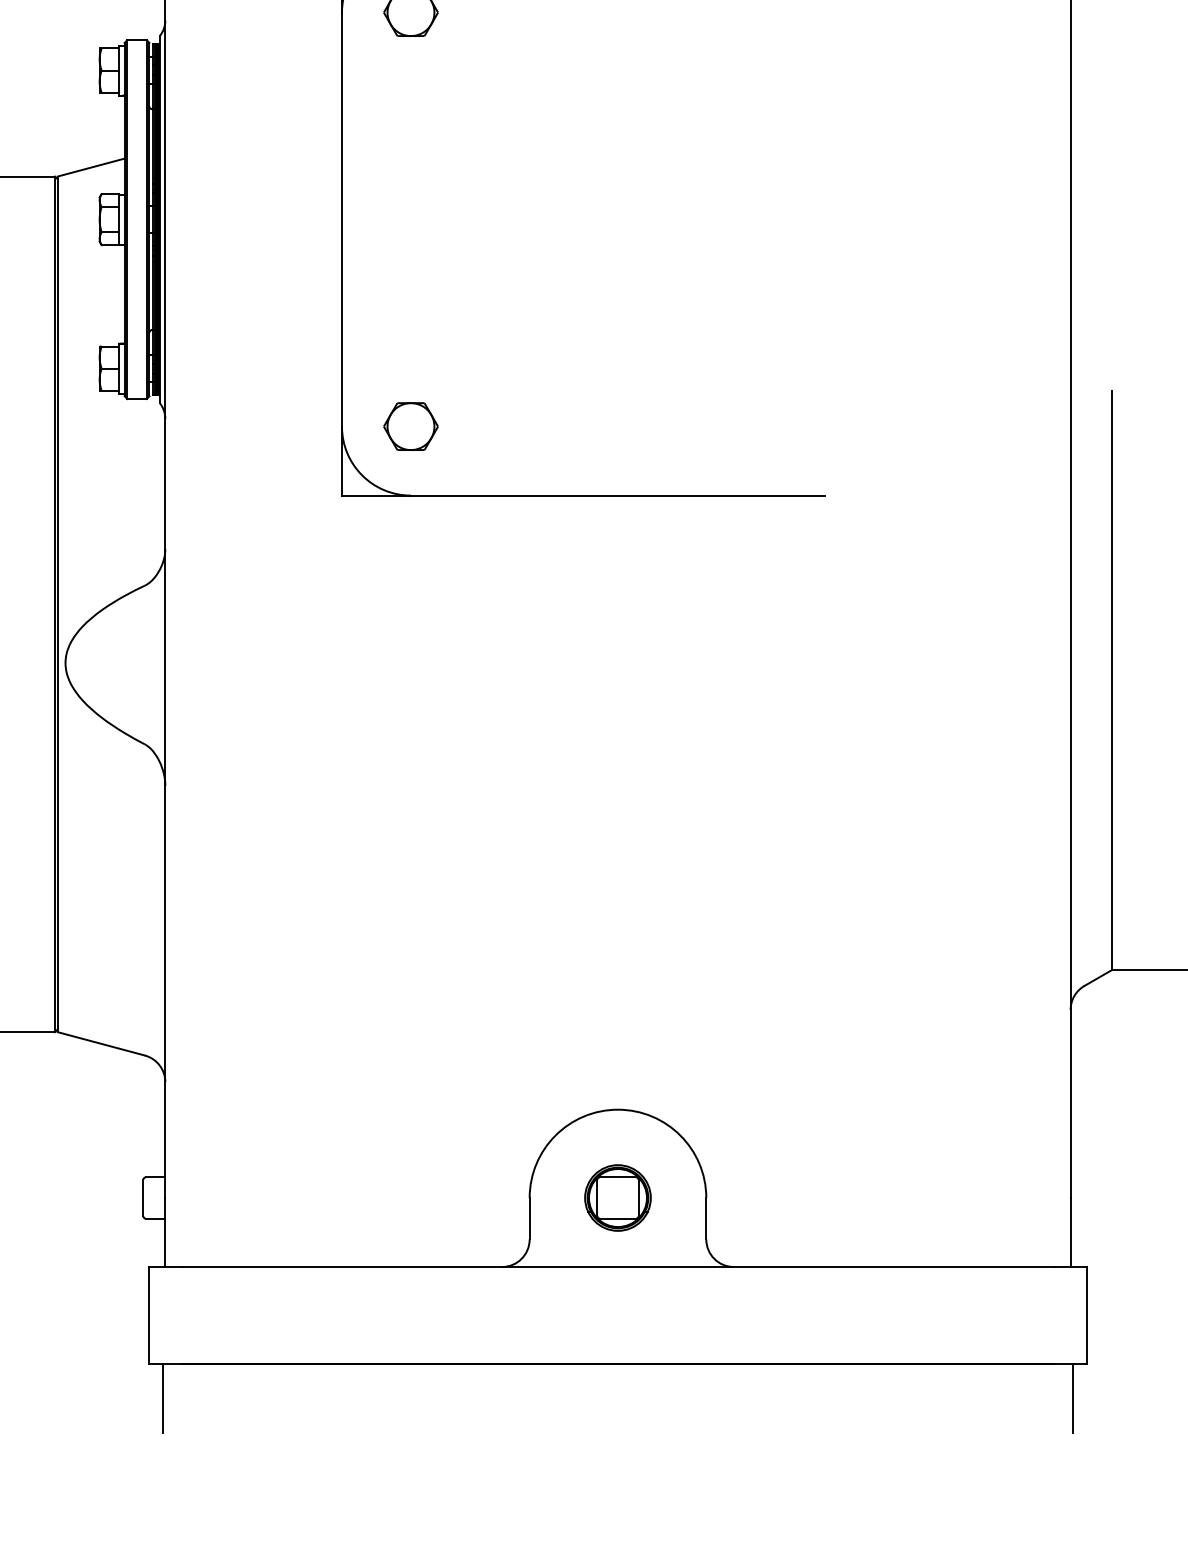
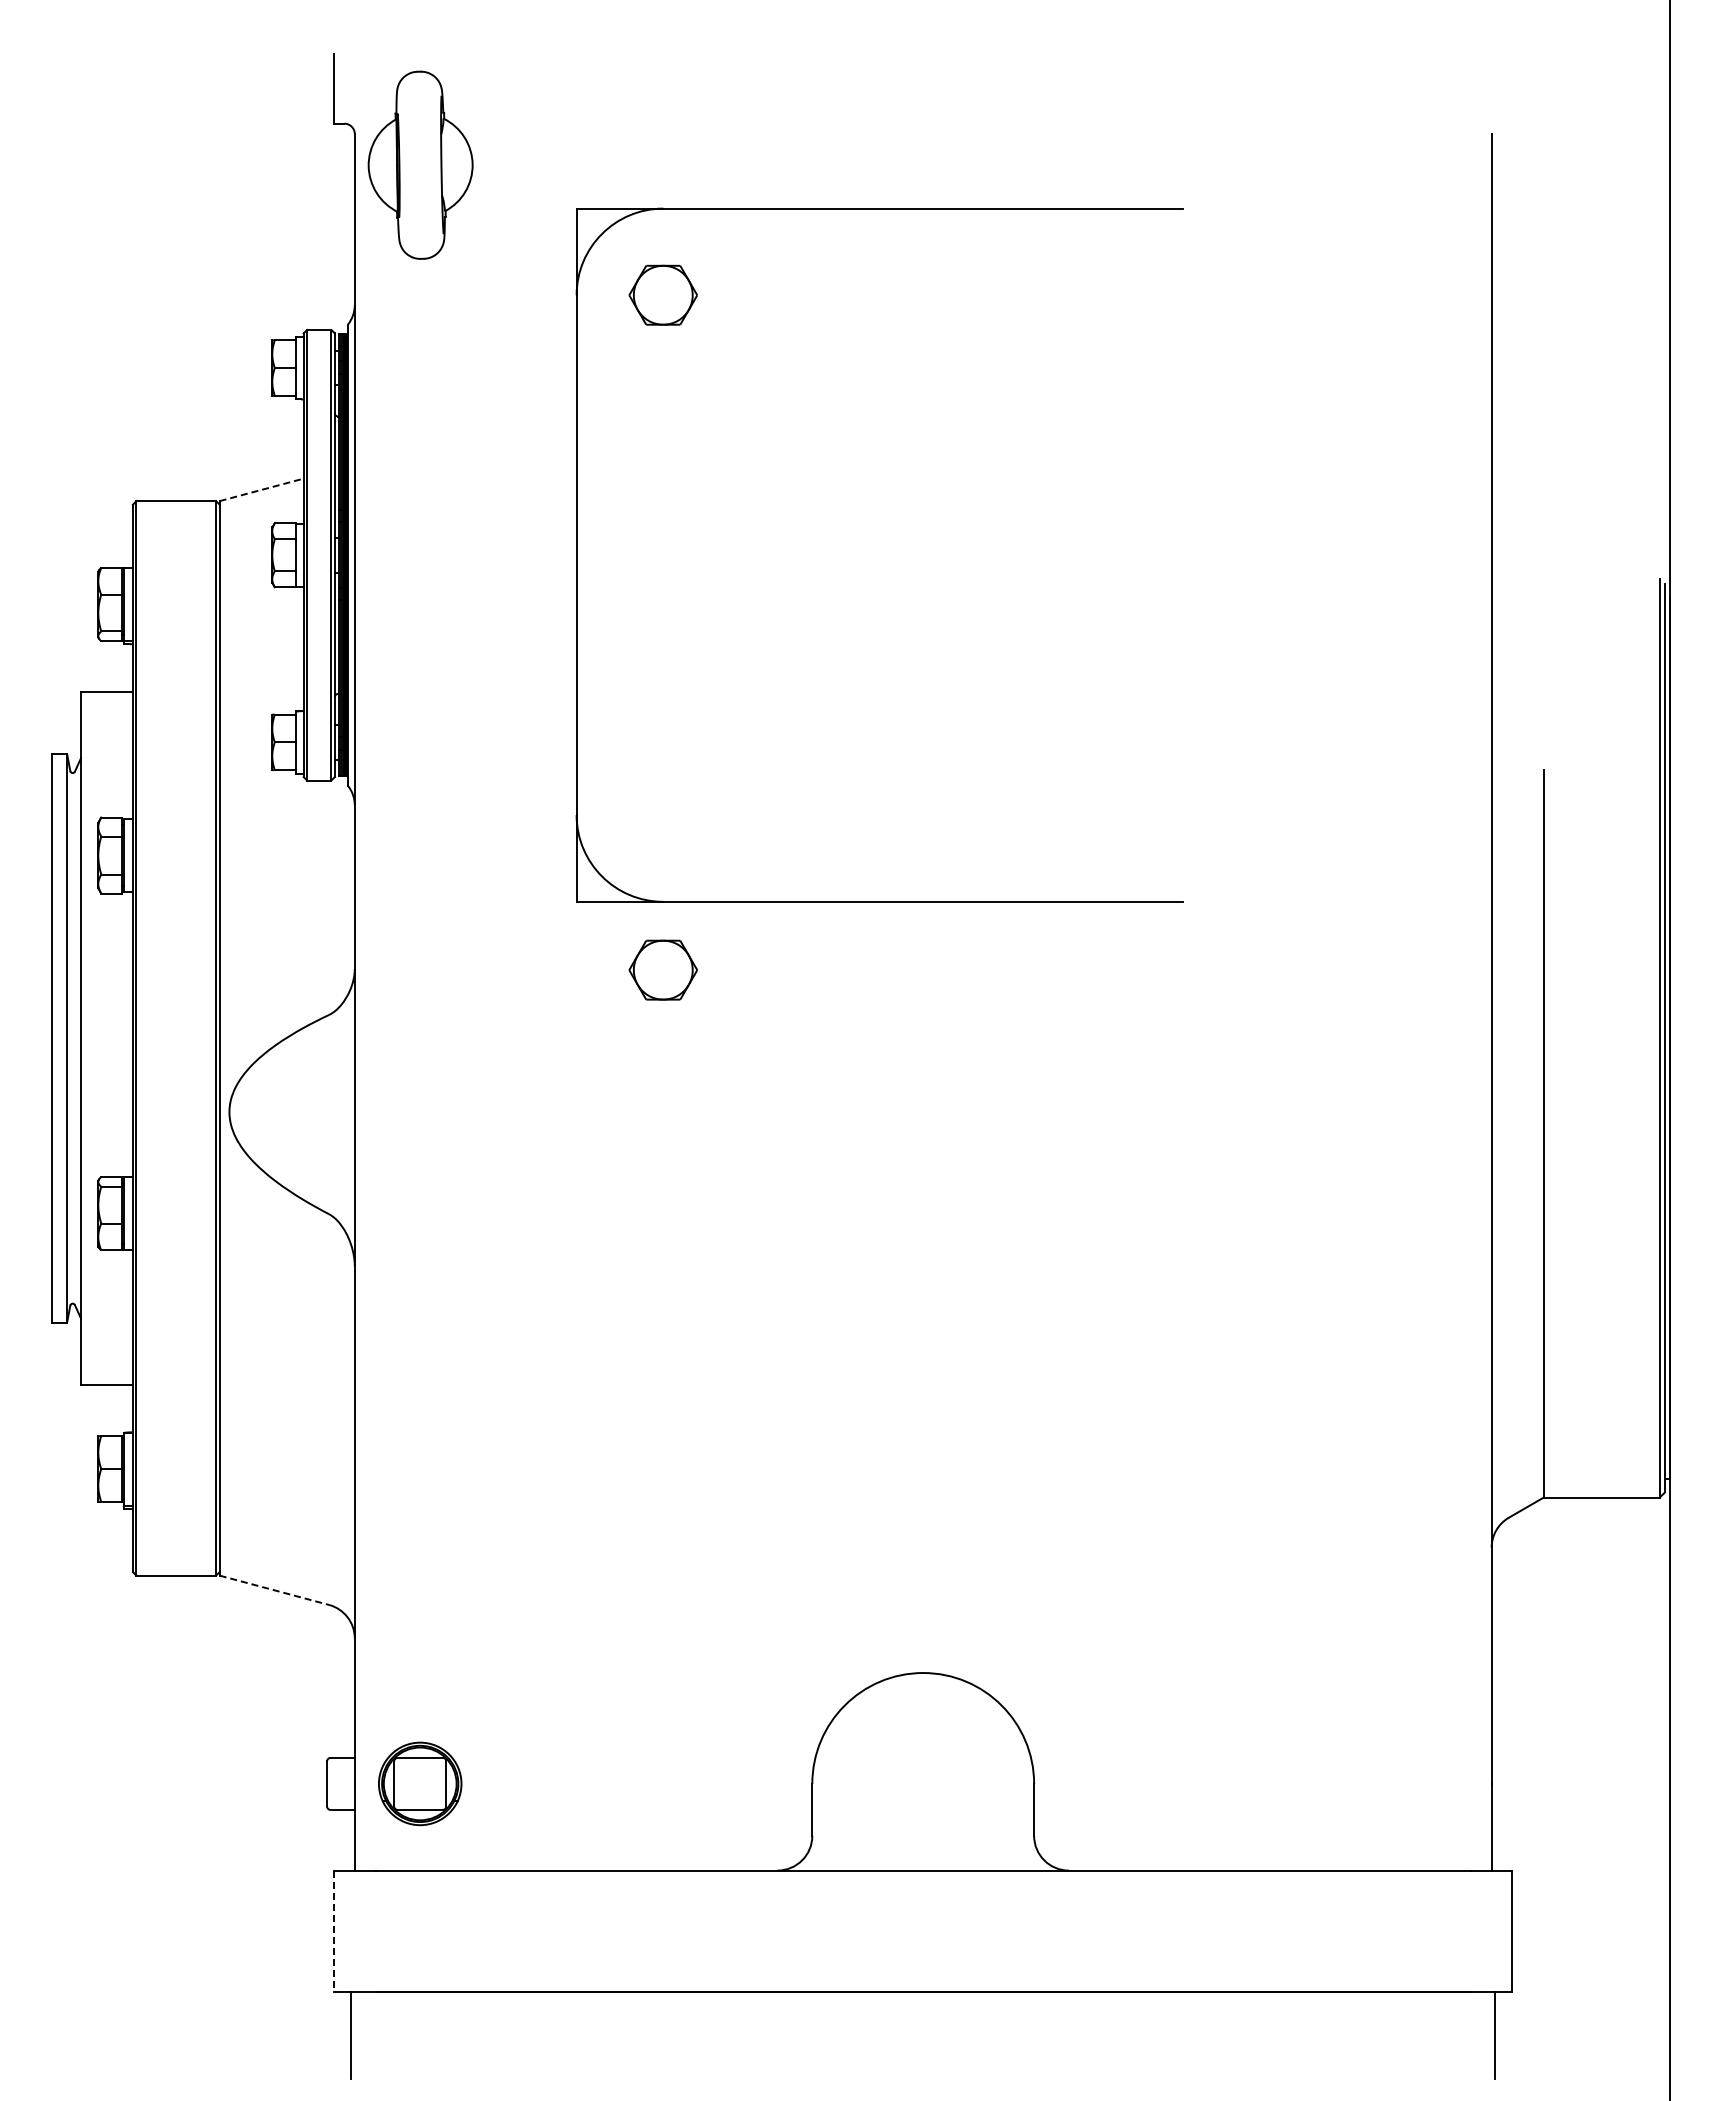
line: (91, 167) -> (261, 489), solid -> dashed
part: (410, 426) -> (662, 969), moved
line: (101, 1044) -> (274, 1590), solid -> dashed
part: (618, 1197) -> (420, 1783), moved
line: (149, 1315) -> (334, 1931), solid -> dashed

